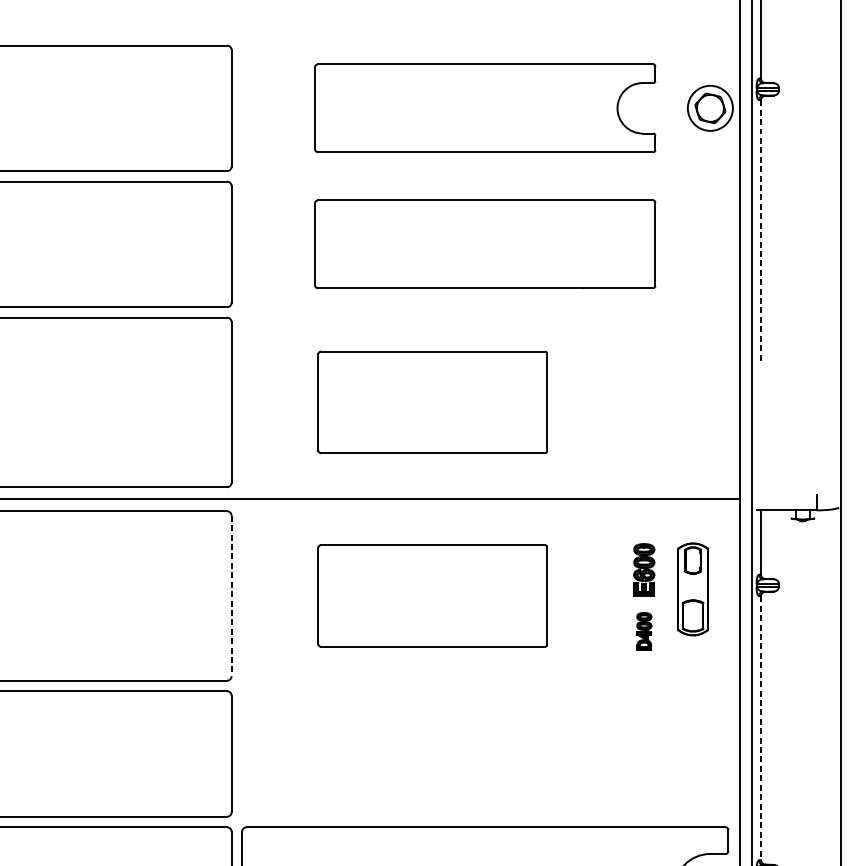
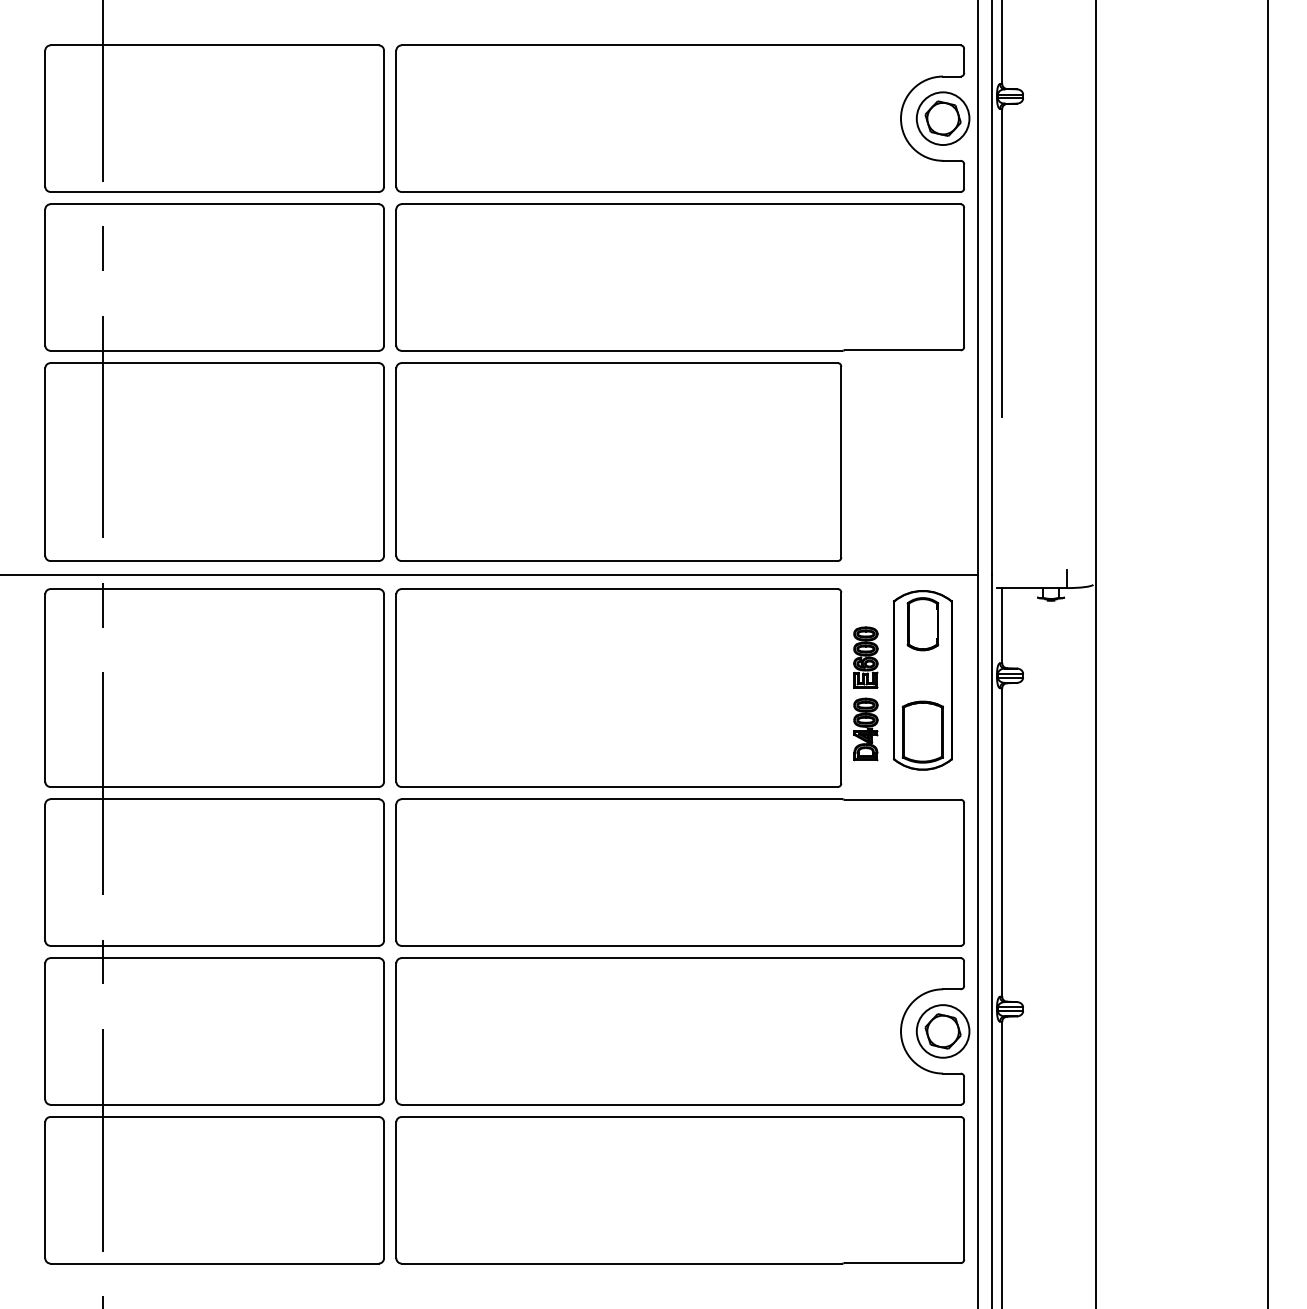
part: (484, 108) -> (679, 118), size x1.43
line: (761, 232) -> (1002, 263), dashed -> solid
part: (484, 244) -> (679, 277), size x1.43
part: (432, 401) -> (618, 461), size x1.67
part: (692, 589) -> (922, 680), size x1.67
part: (432, 595) -> (618, 687), size x1.67
line: (231, 596) -> (384, 688), dashed -> solid
part: (643, 631) -> (865, 729), size x1.43
line: (761, 728) -> (1002, 842), dashed -> solid
part: (484, 753) -> (679, 872), added

